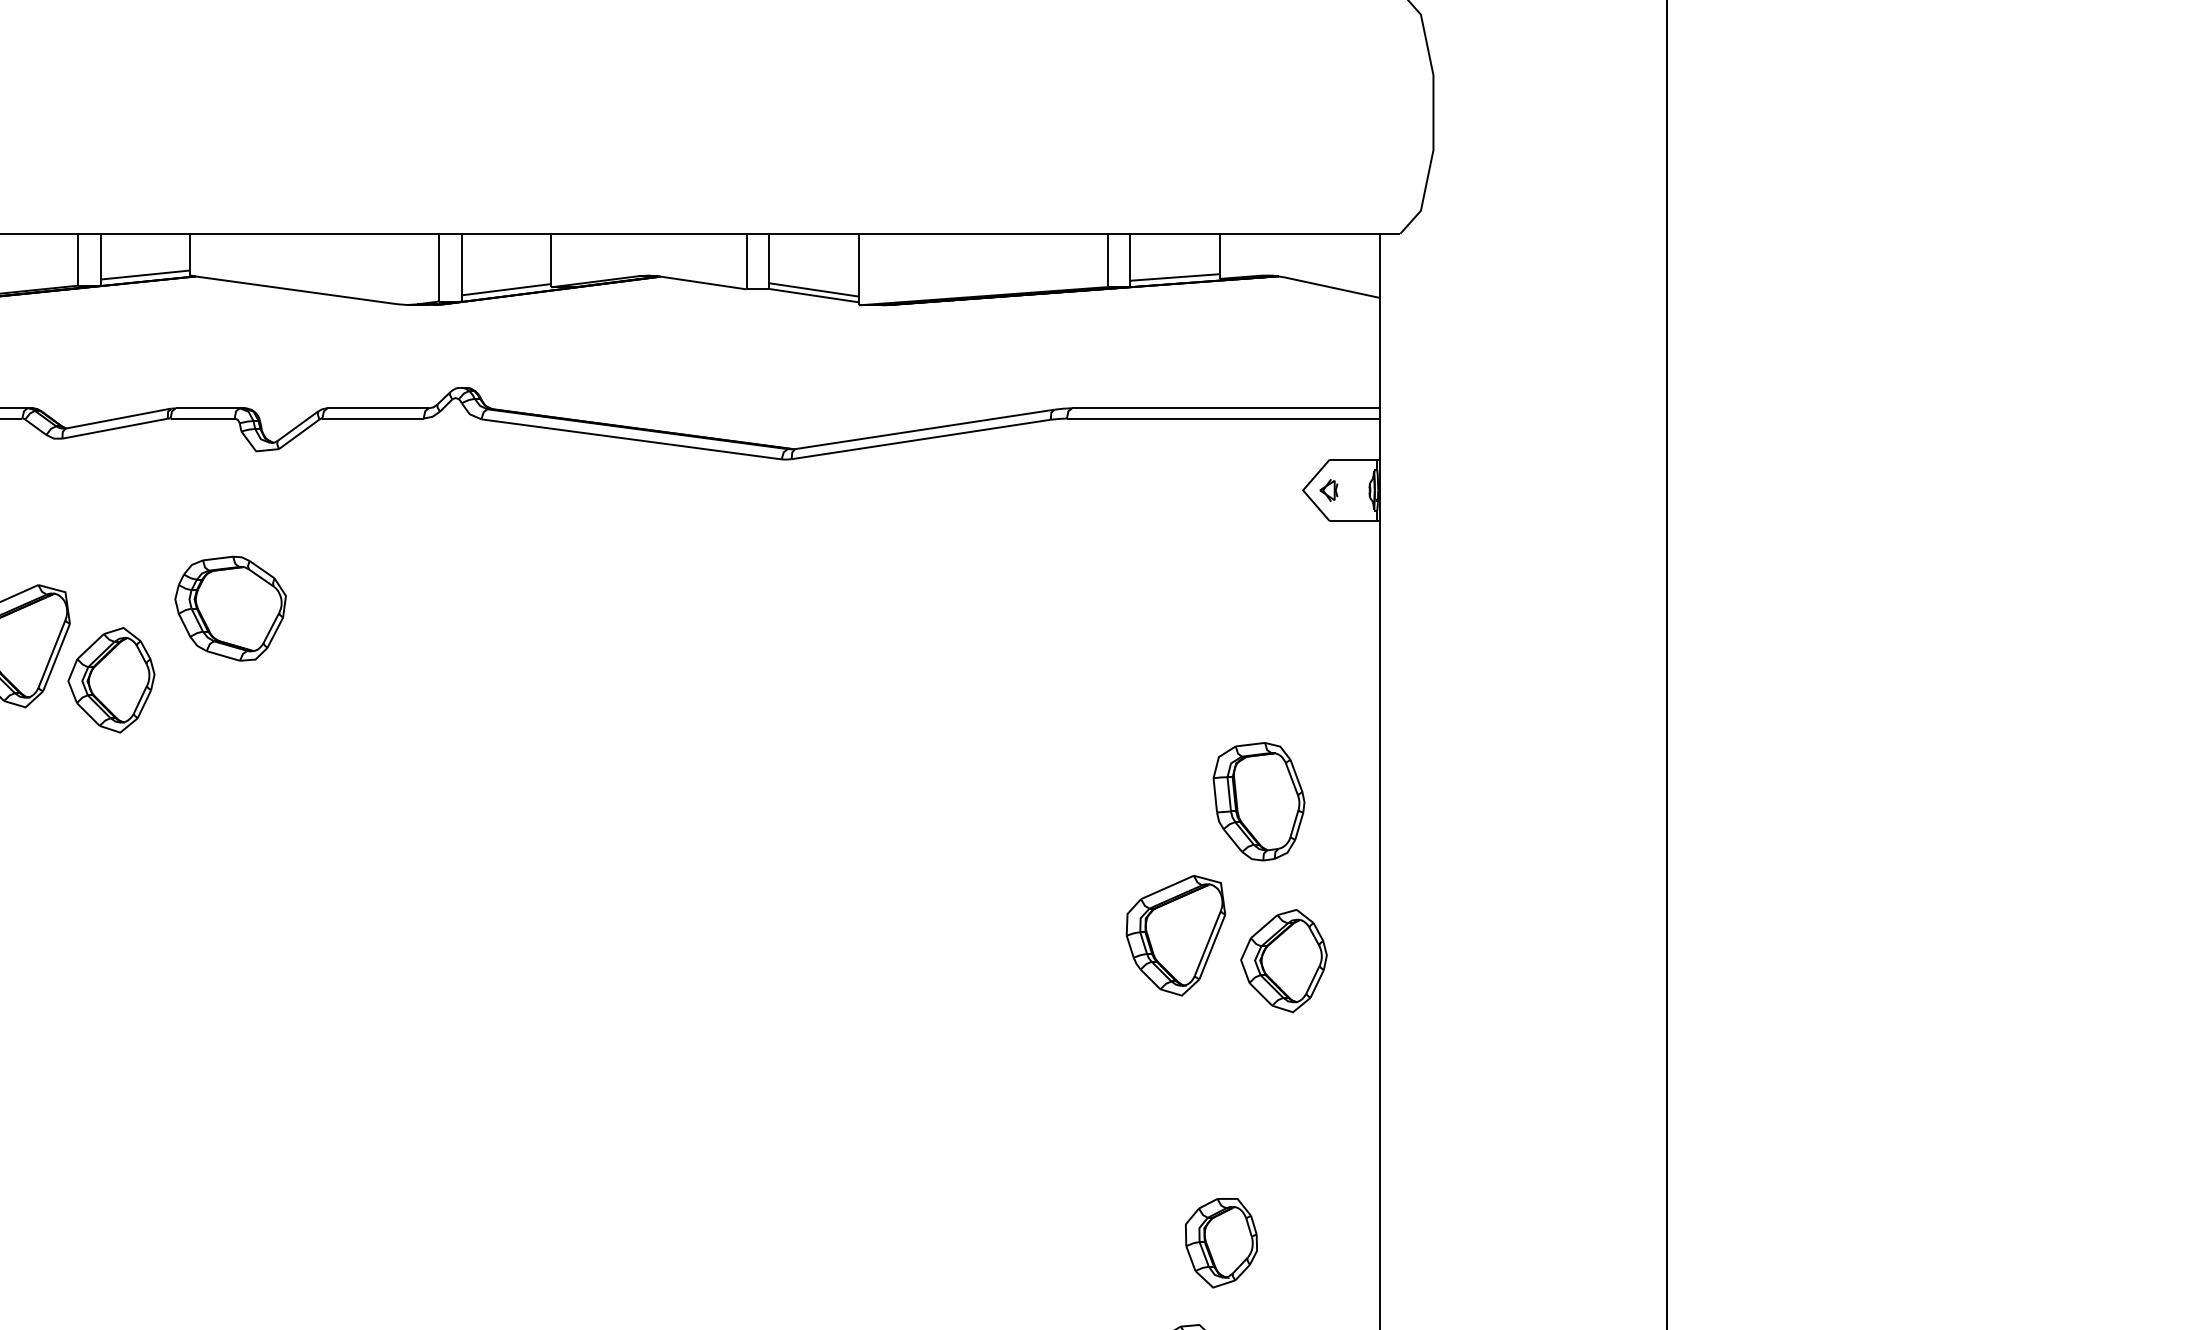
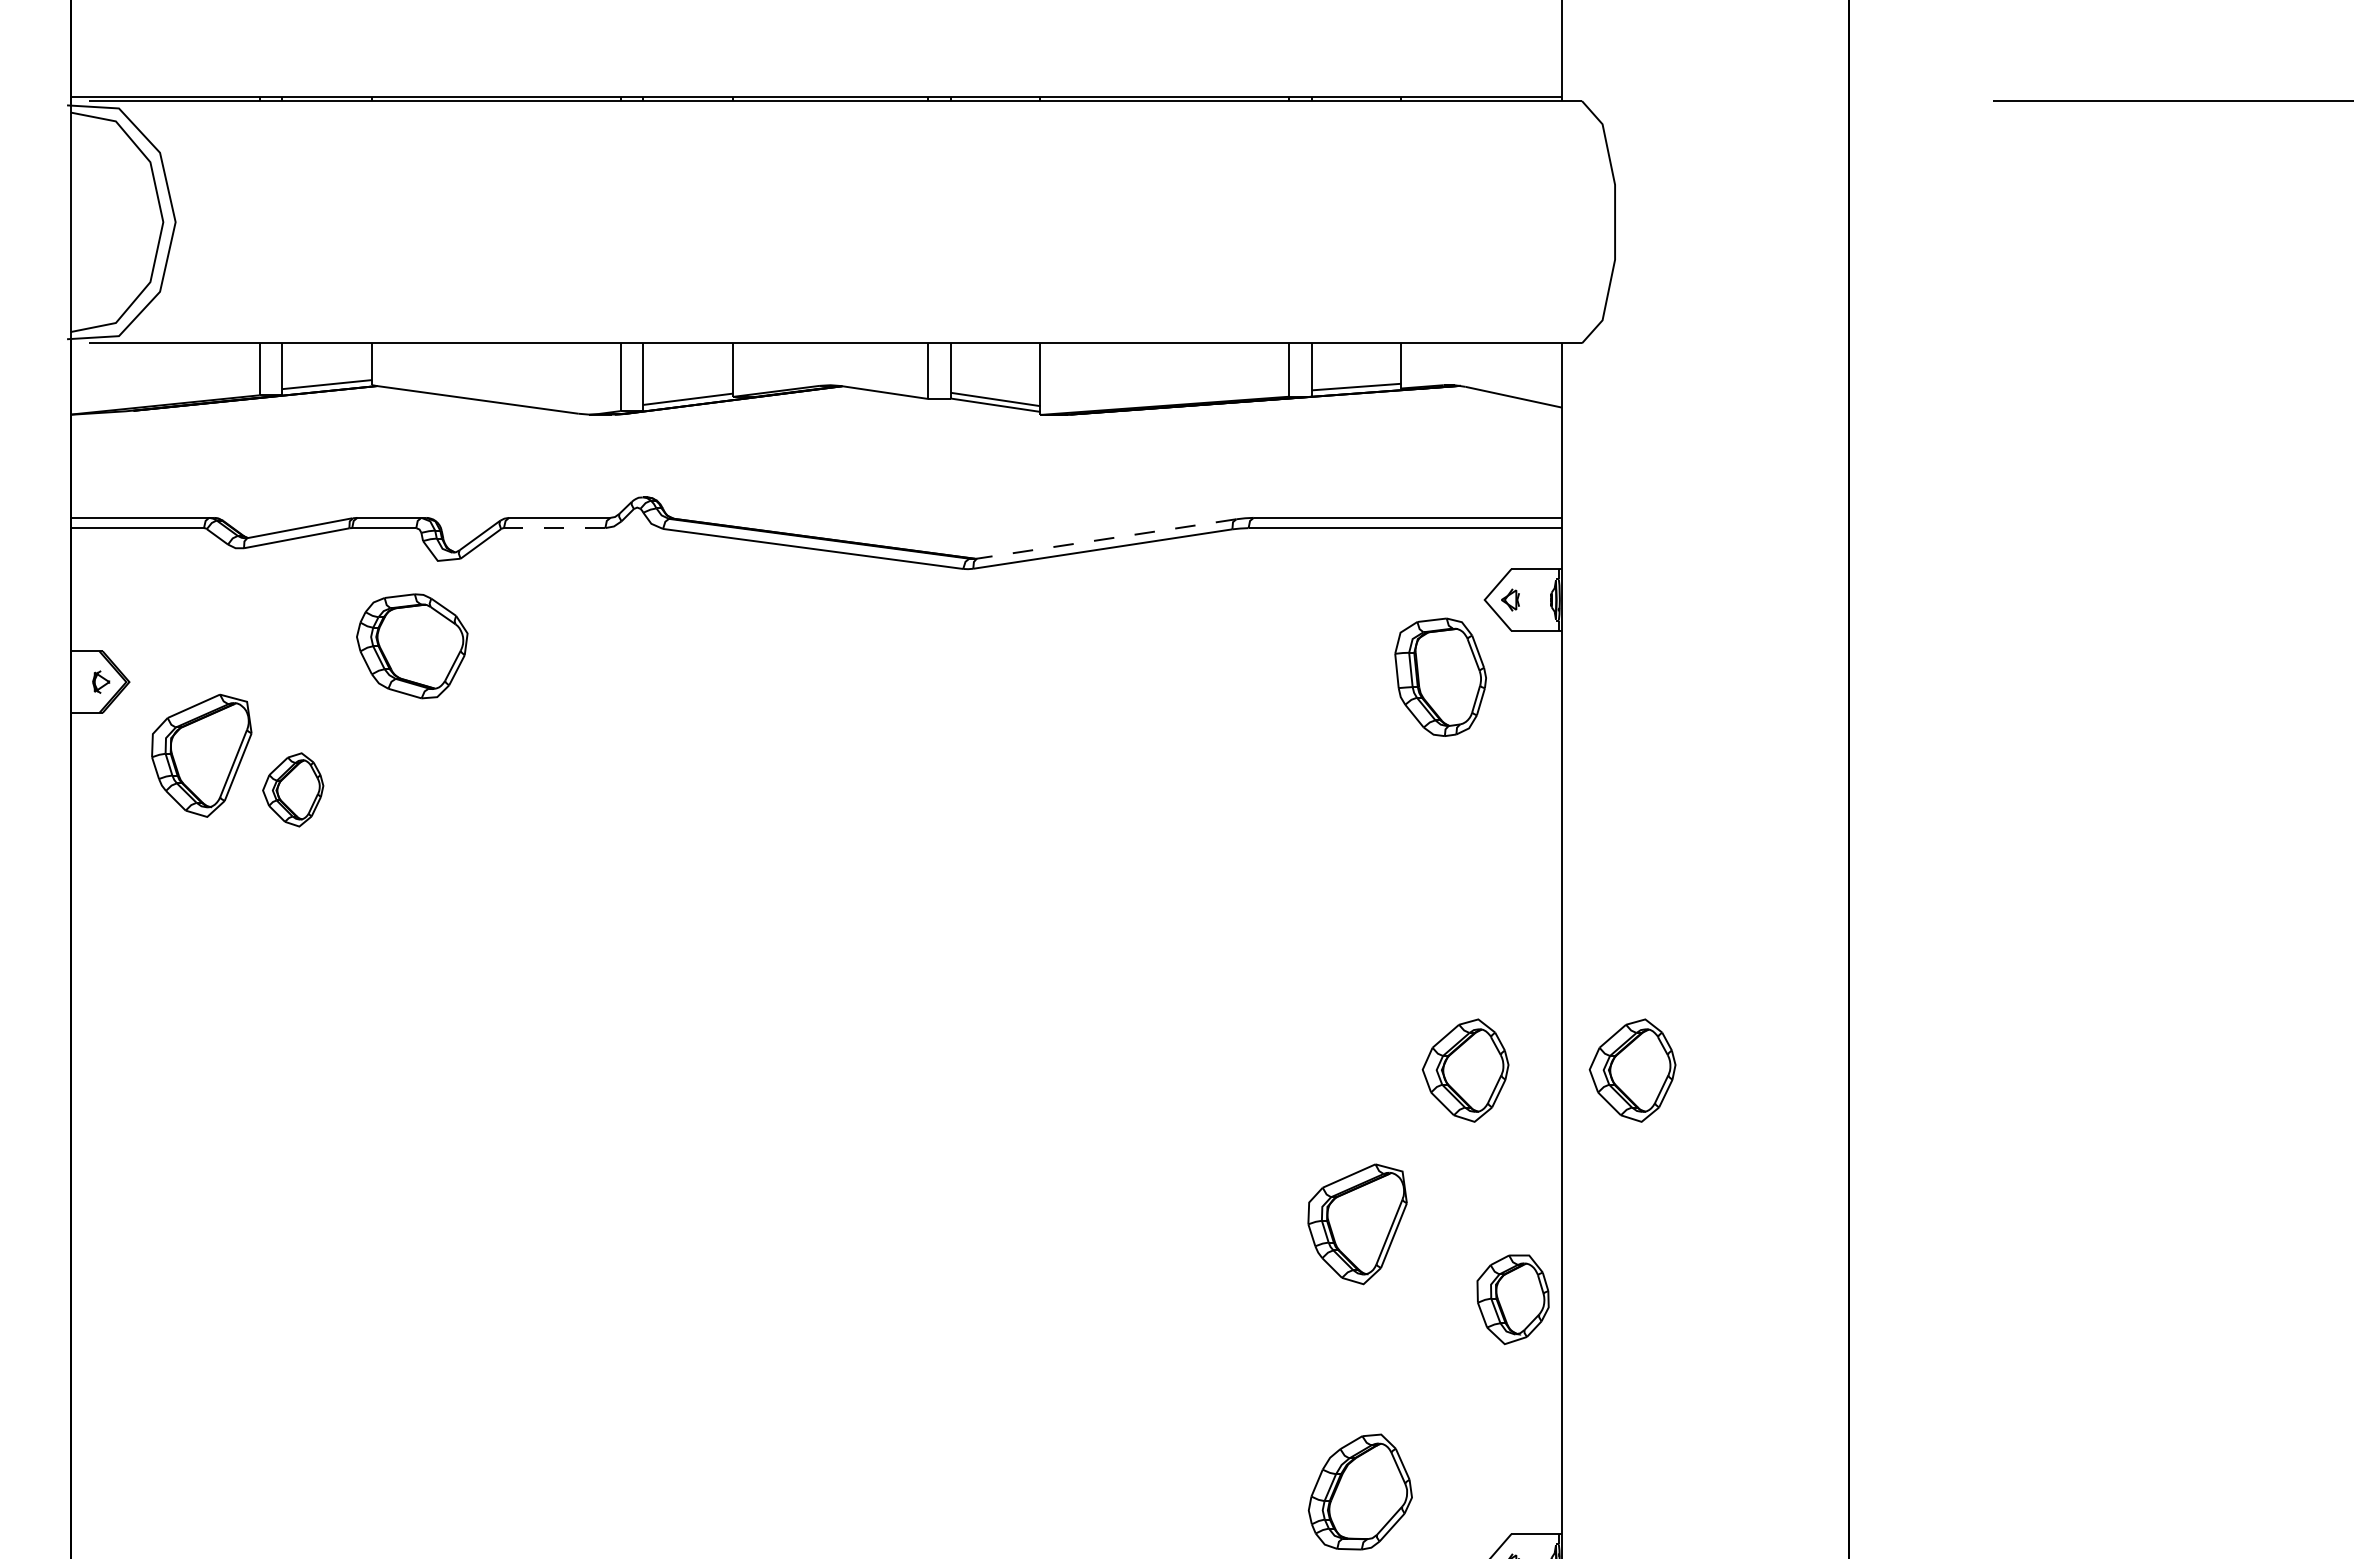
line: (372, 418) -> (554, 528), solid -> dashed
line: (923, 429) -> (1105, 539), solid -> dashed
part: (230, 608) -> (412, 646), moved
part: (111, 679) -> (293, 789), size x0.7
part: (1258, 800) -> (1440, 676), moved
part: (1175, 935) -> (1357, 1224), moved
part: (1450, 960) -> (1632, 1070), added
part: (1220, 1242) -> (1512, 1299), moved

